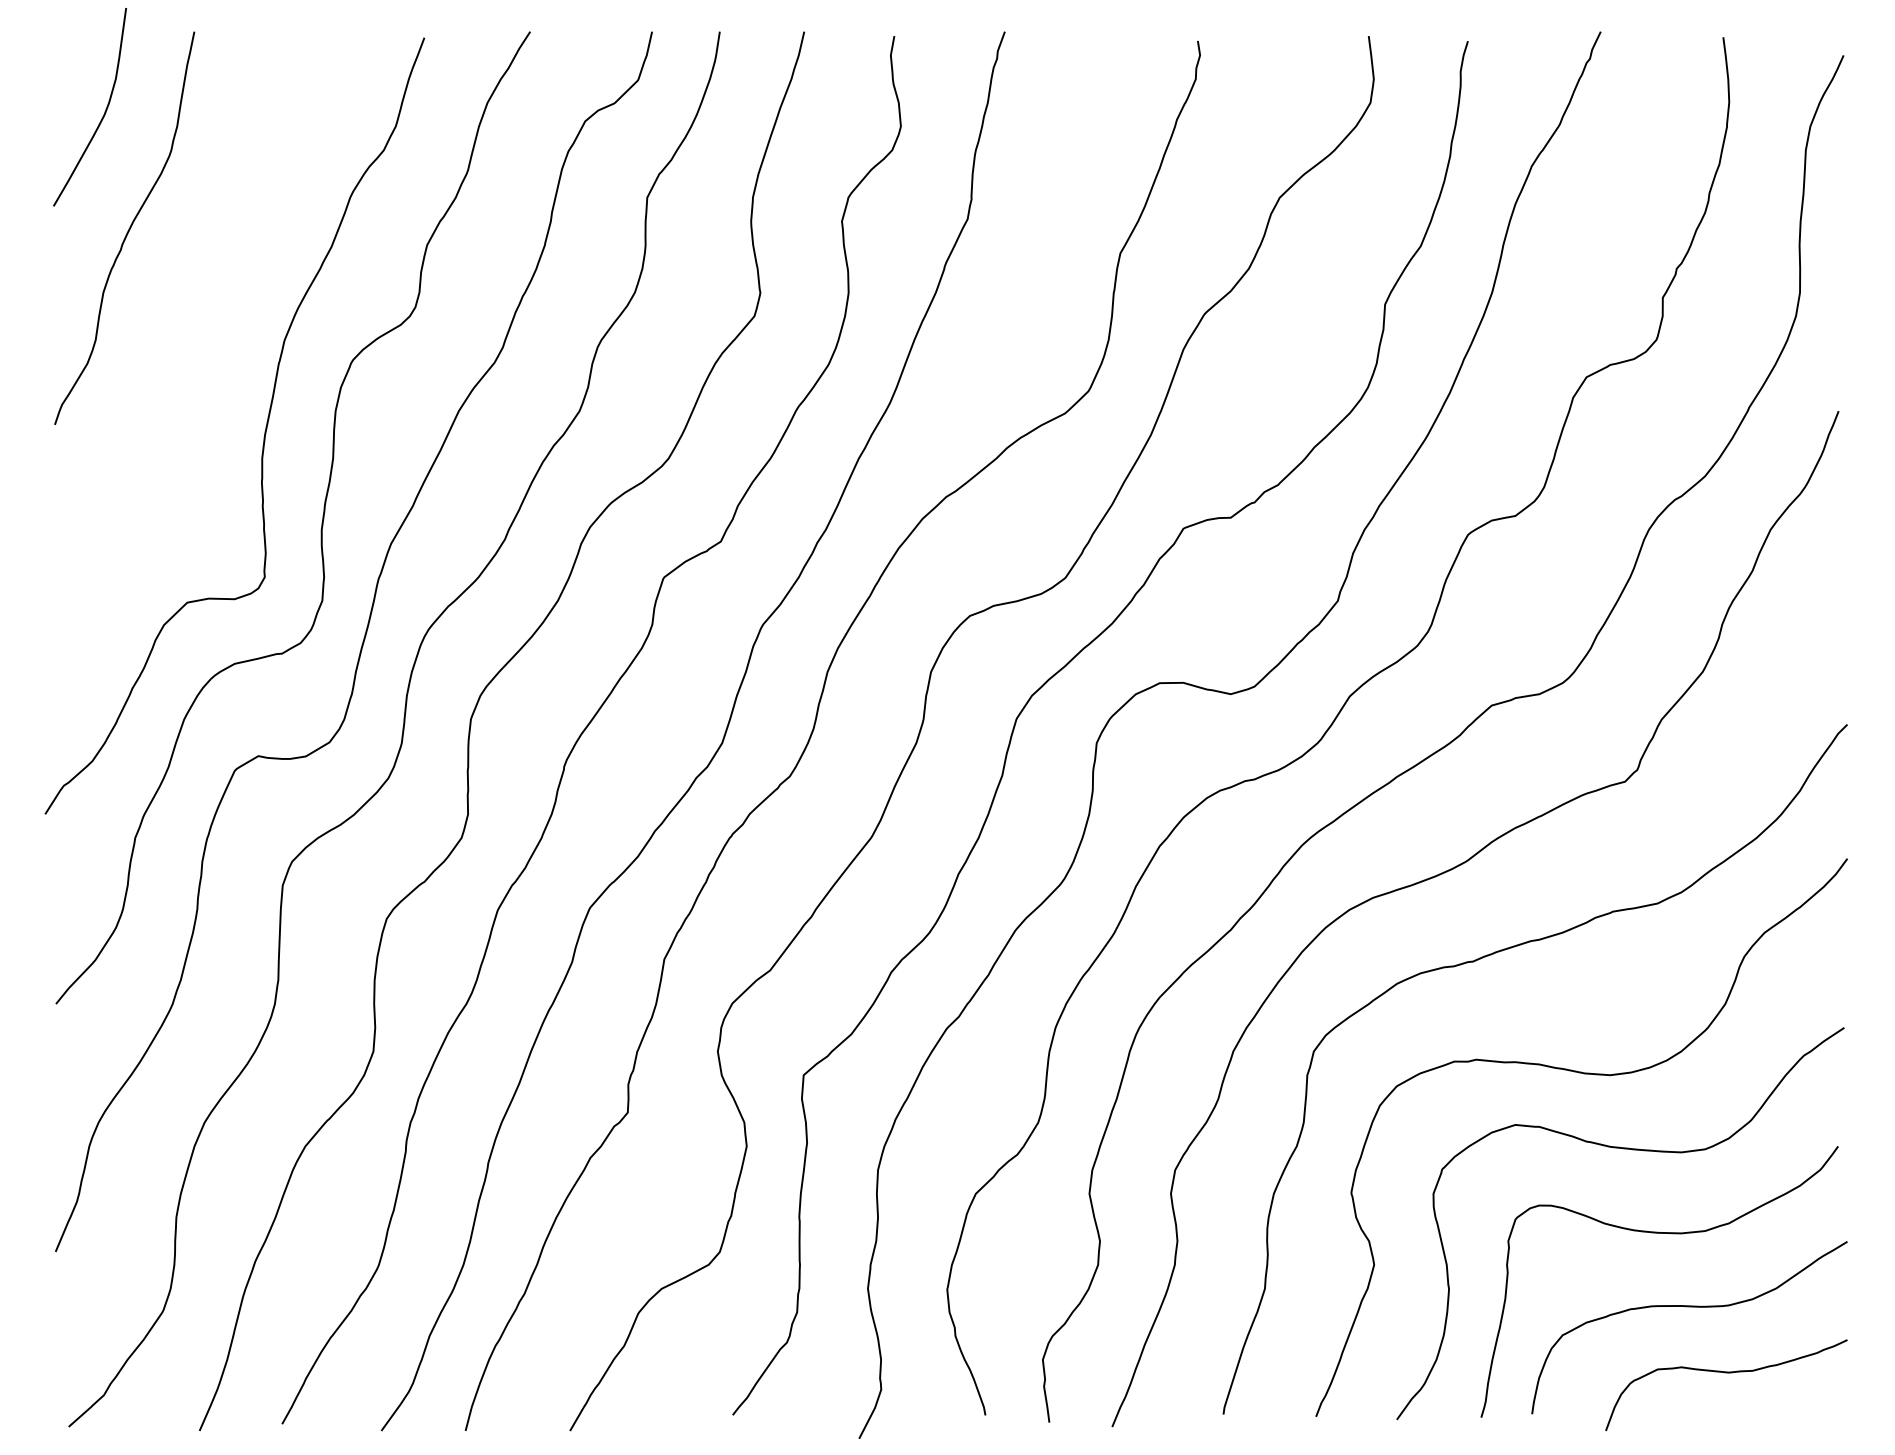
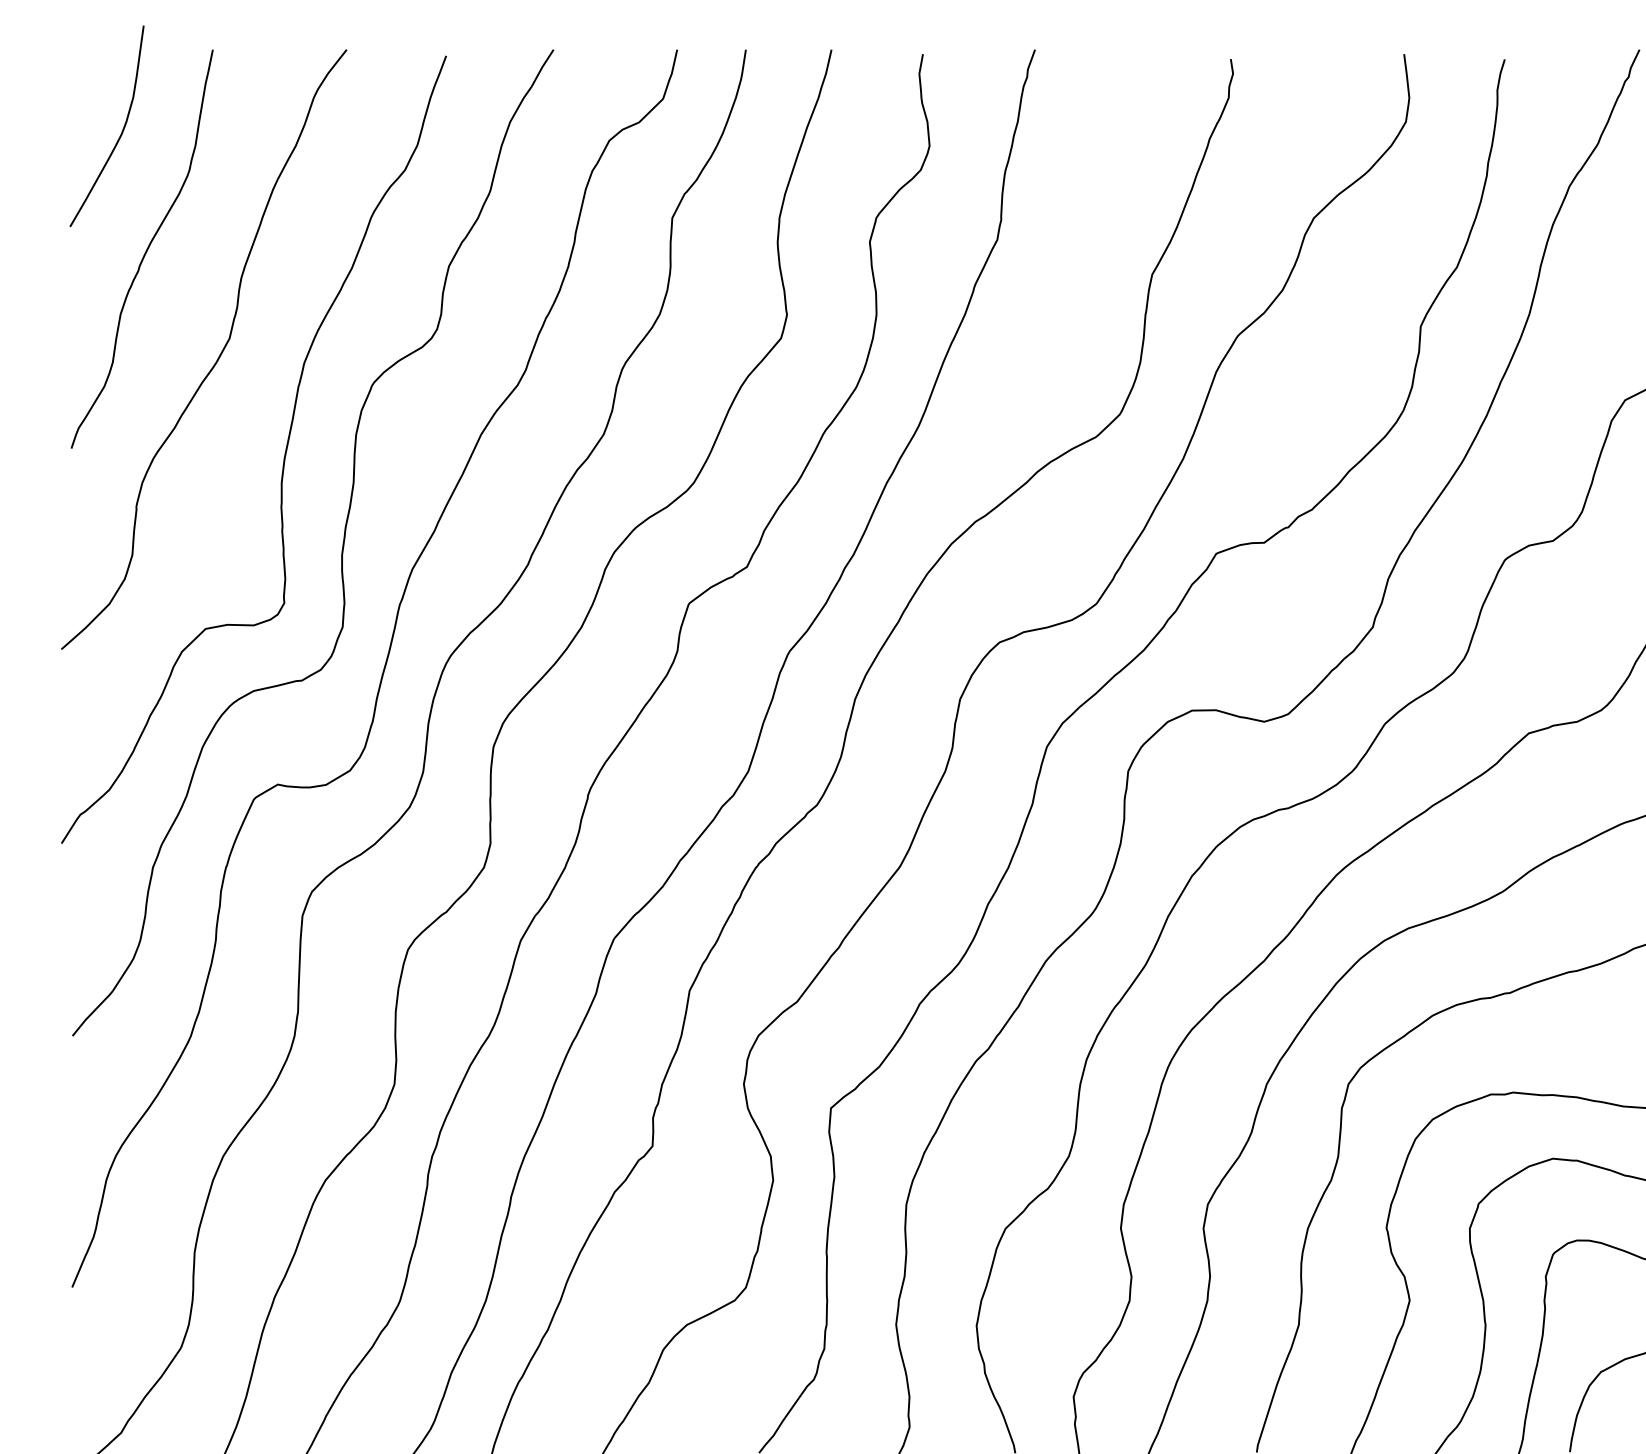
curve: (199, 334) -> (218, 356), added

